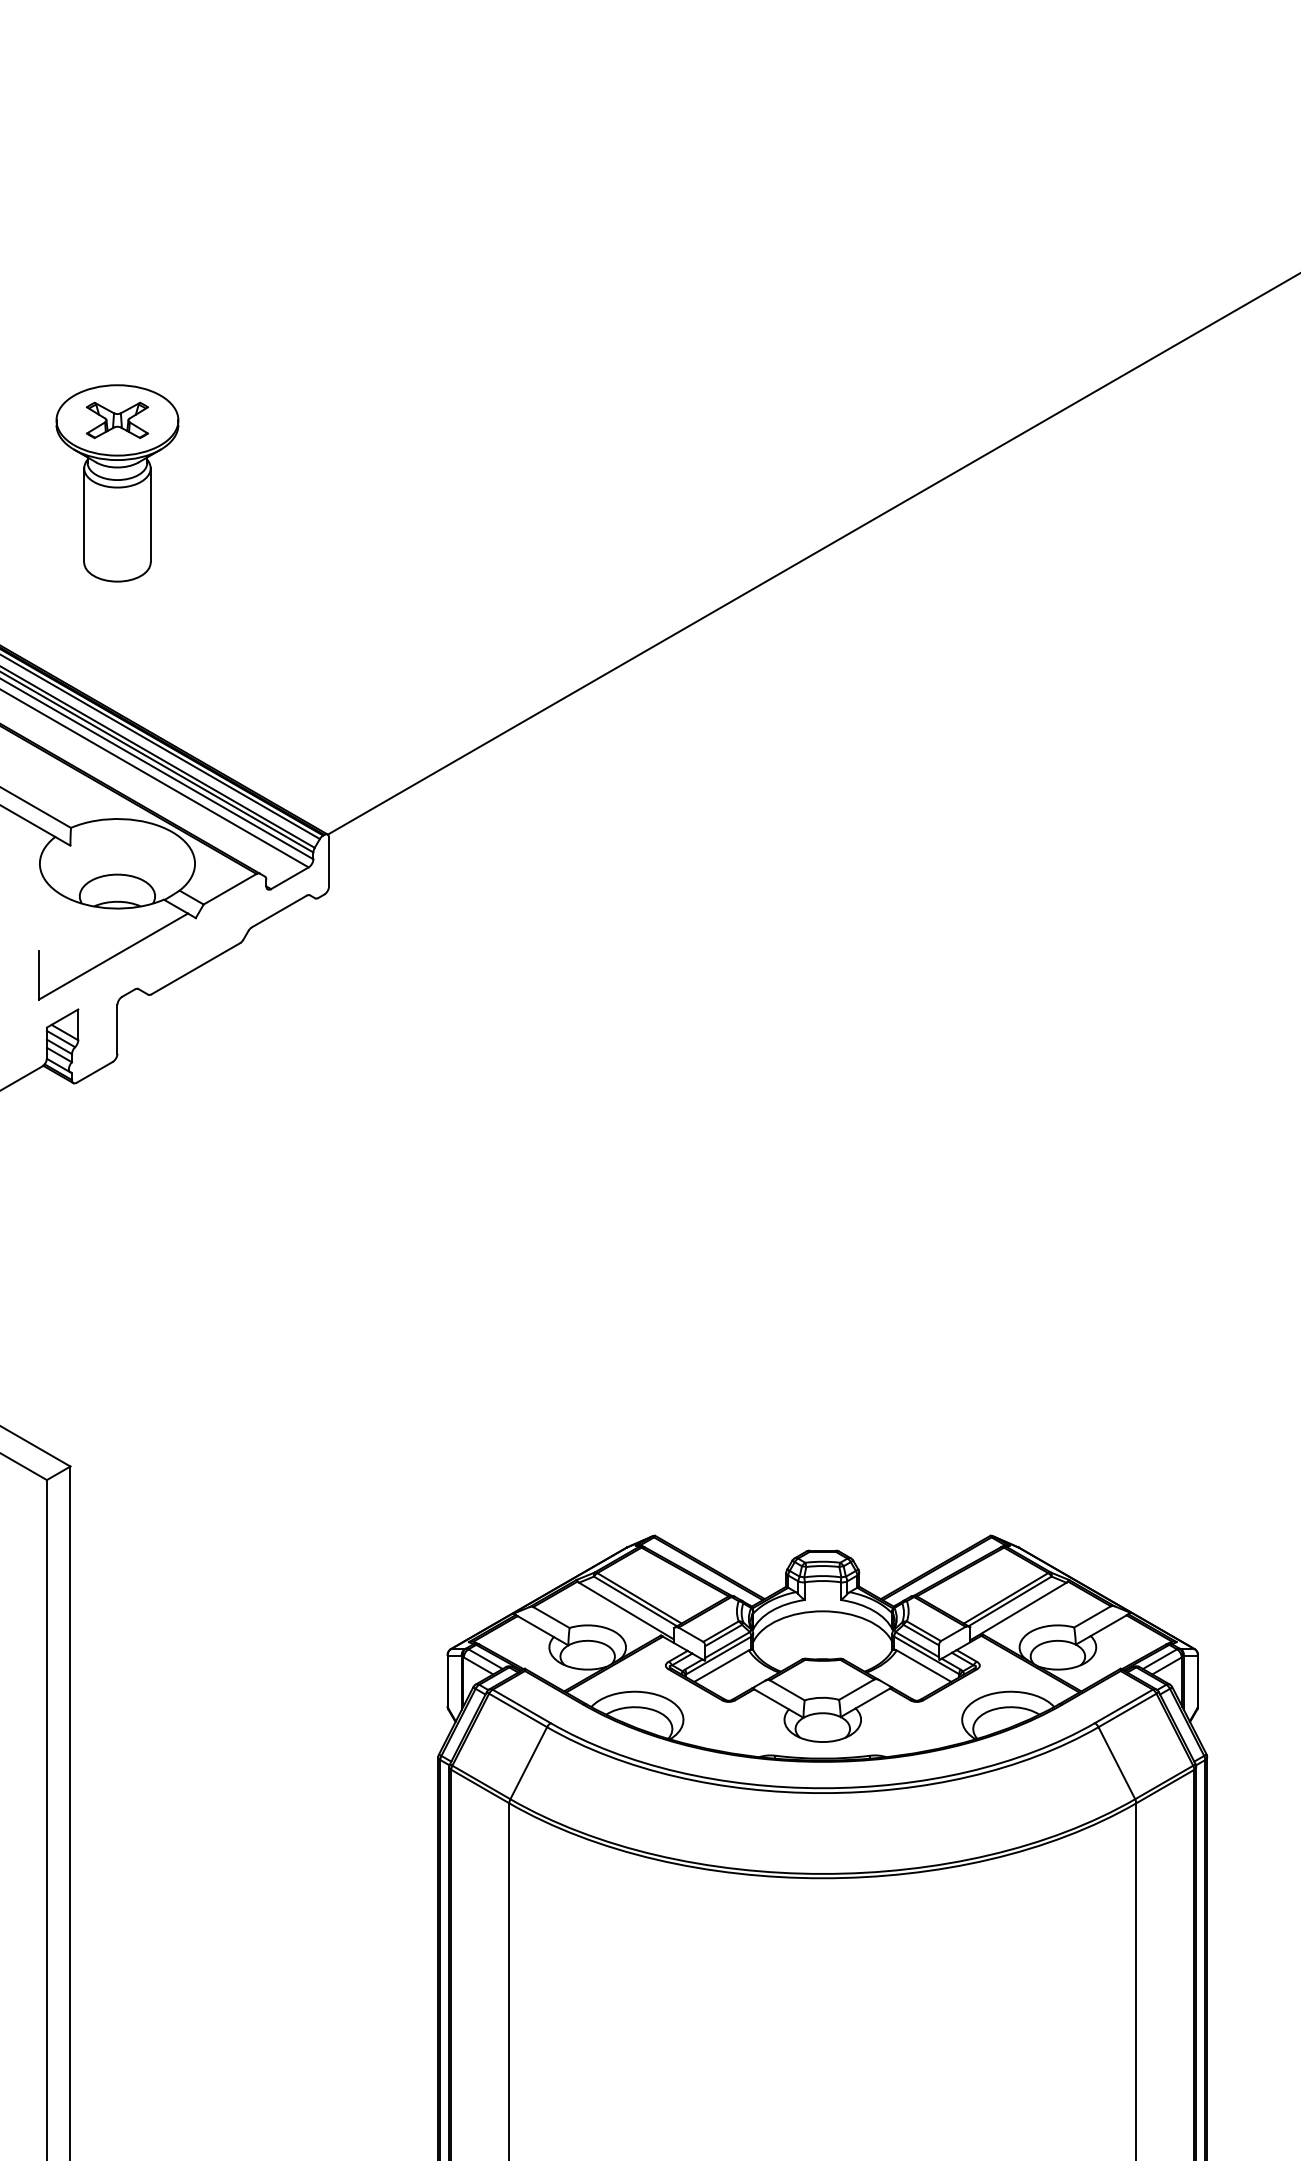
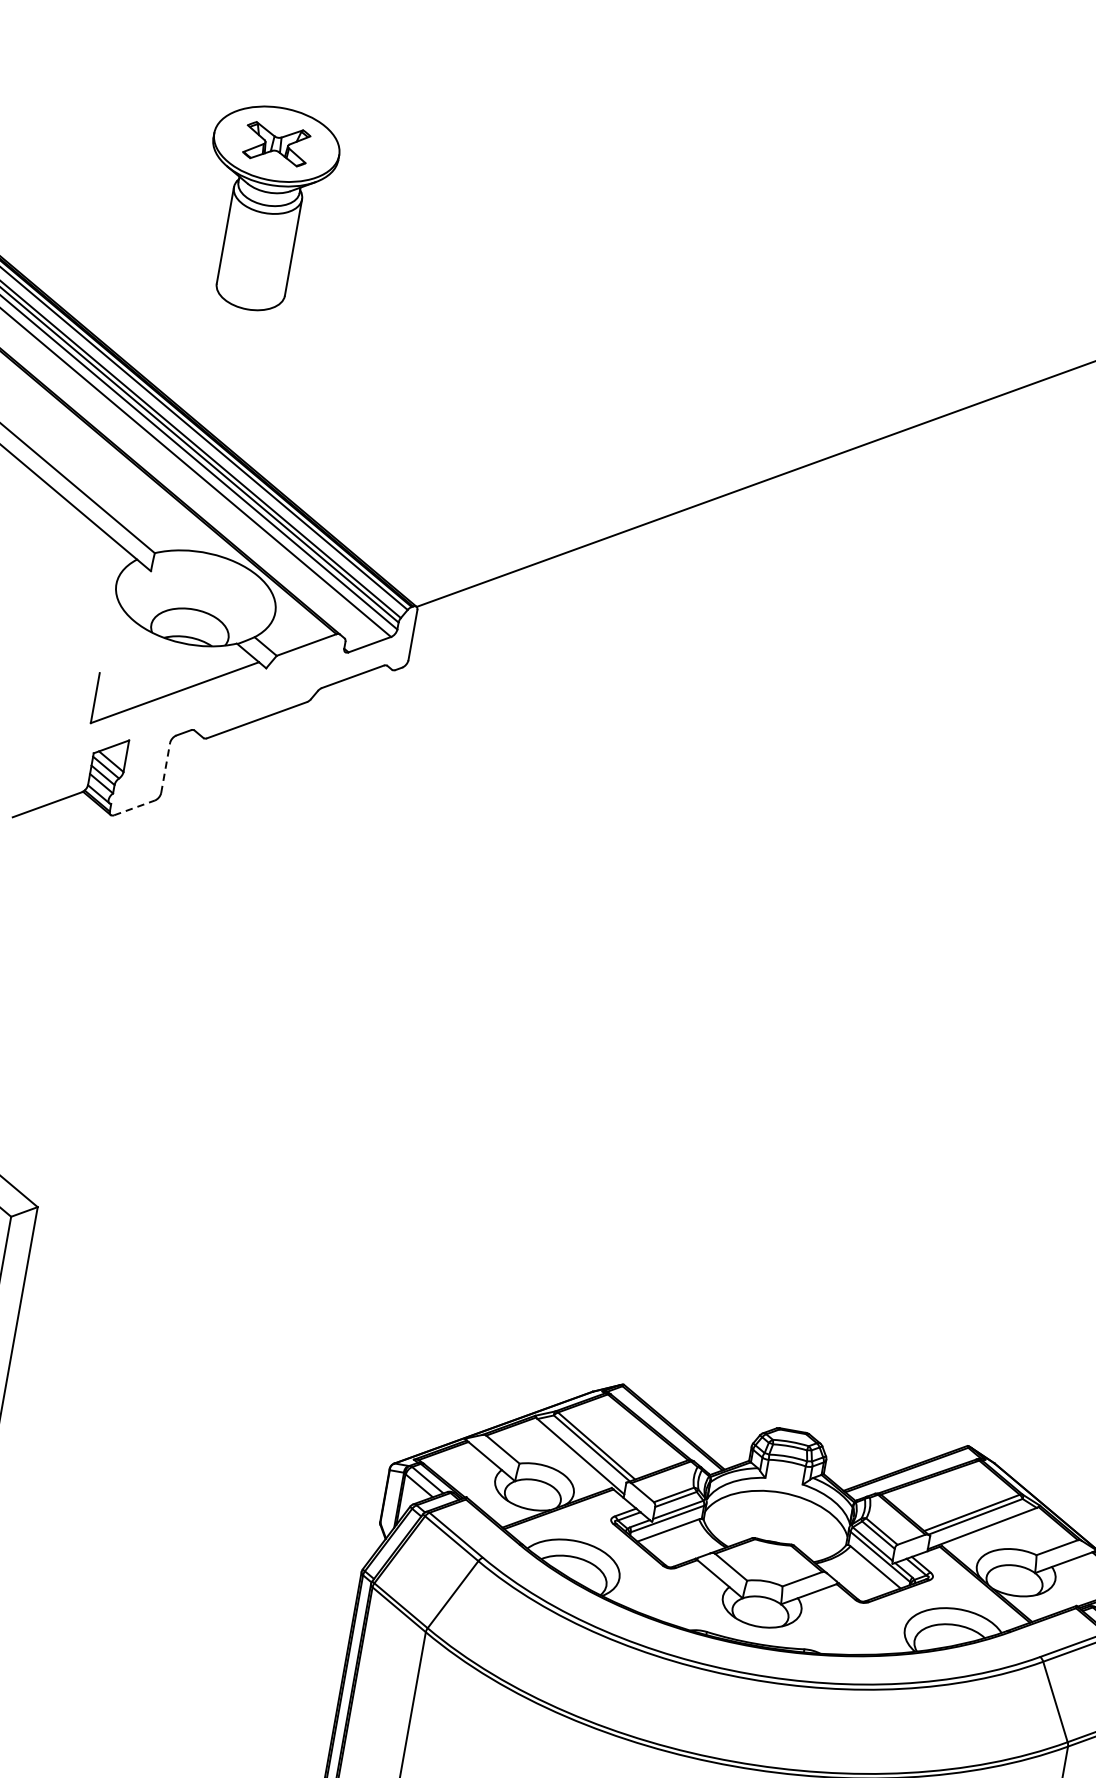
line: (117, 1028) -> (165, 767), solid -> dashed
line: (94, 1072) -> (134, 807), solid -> dashed

